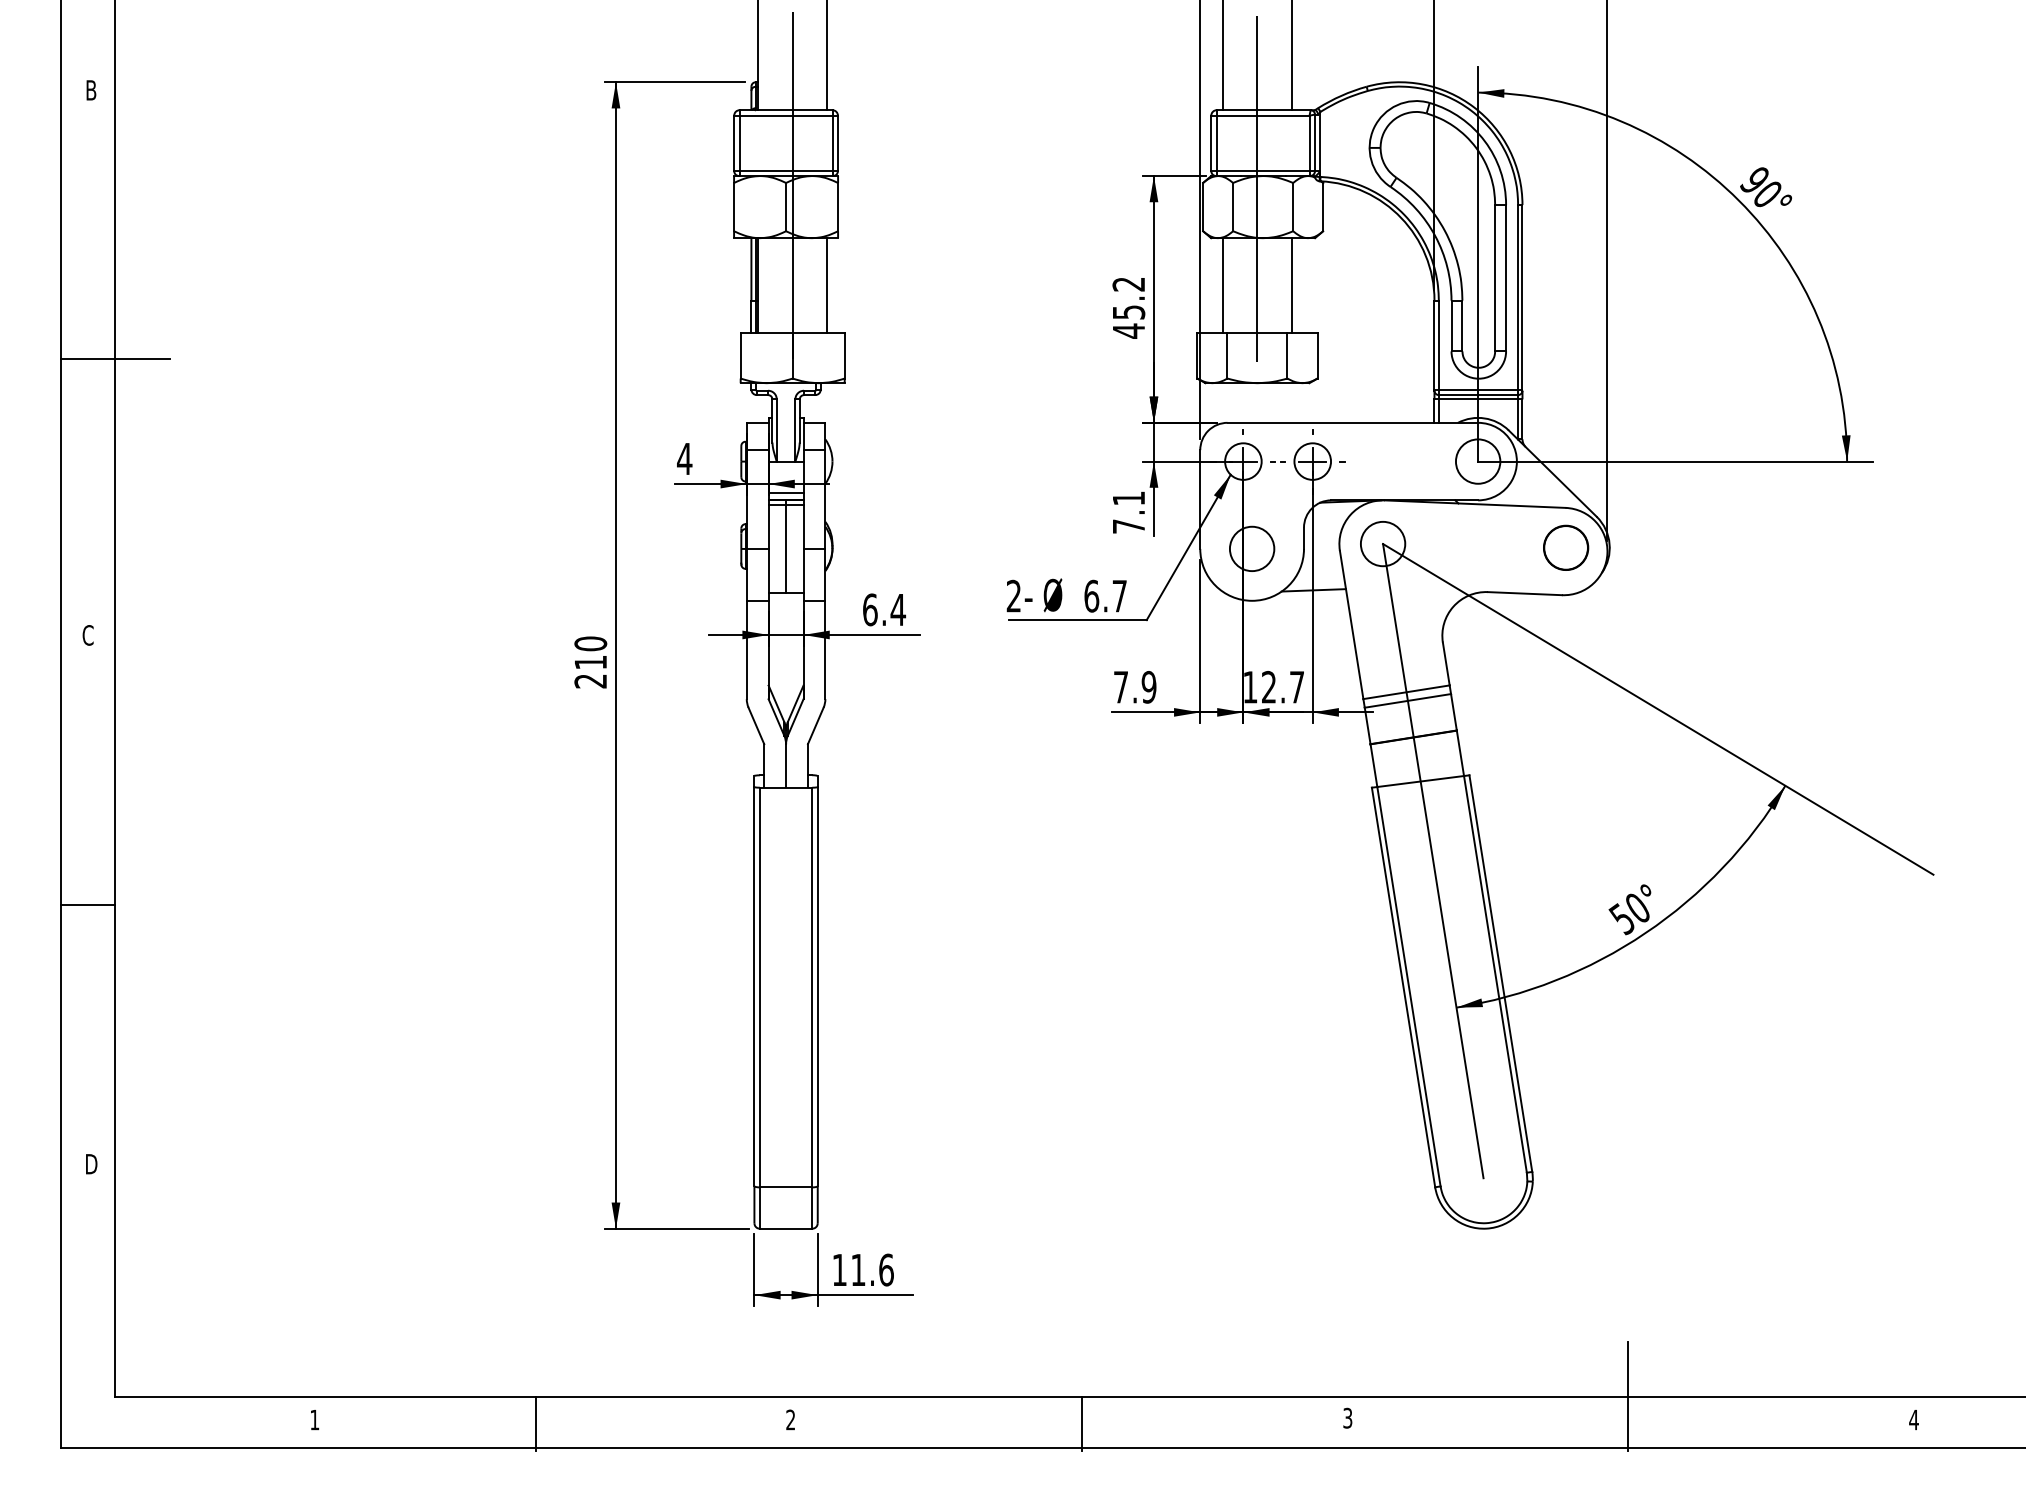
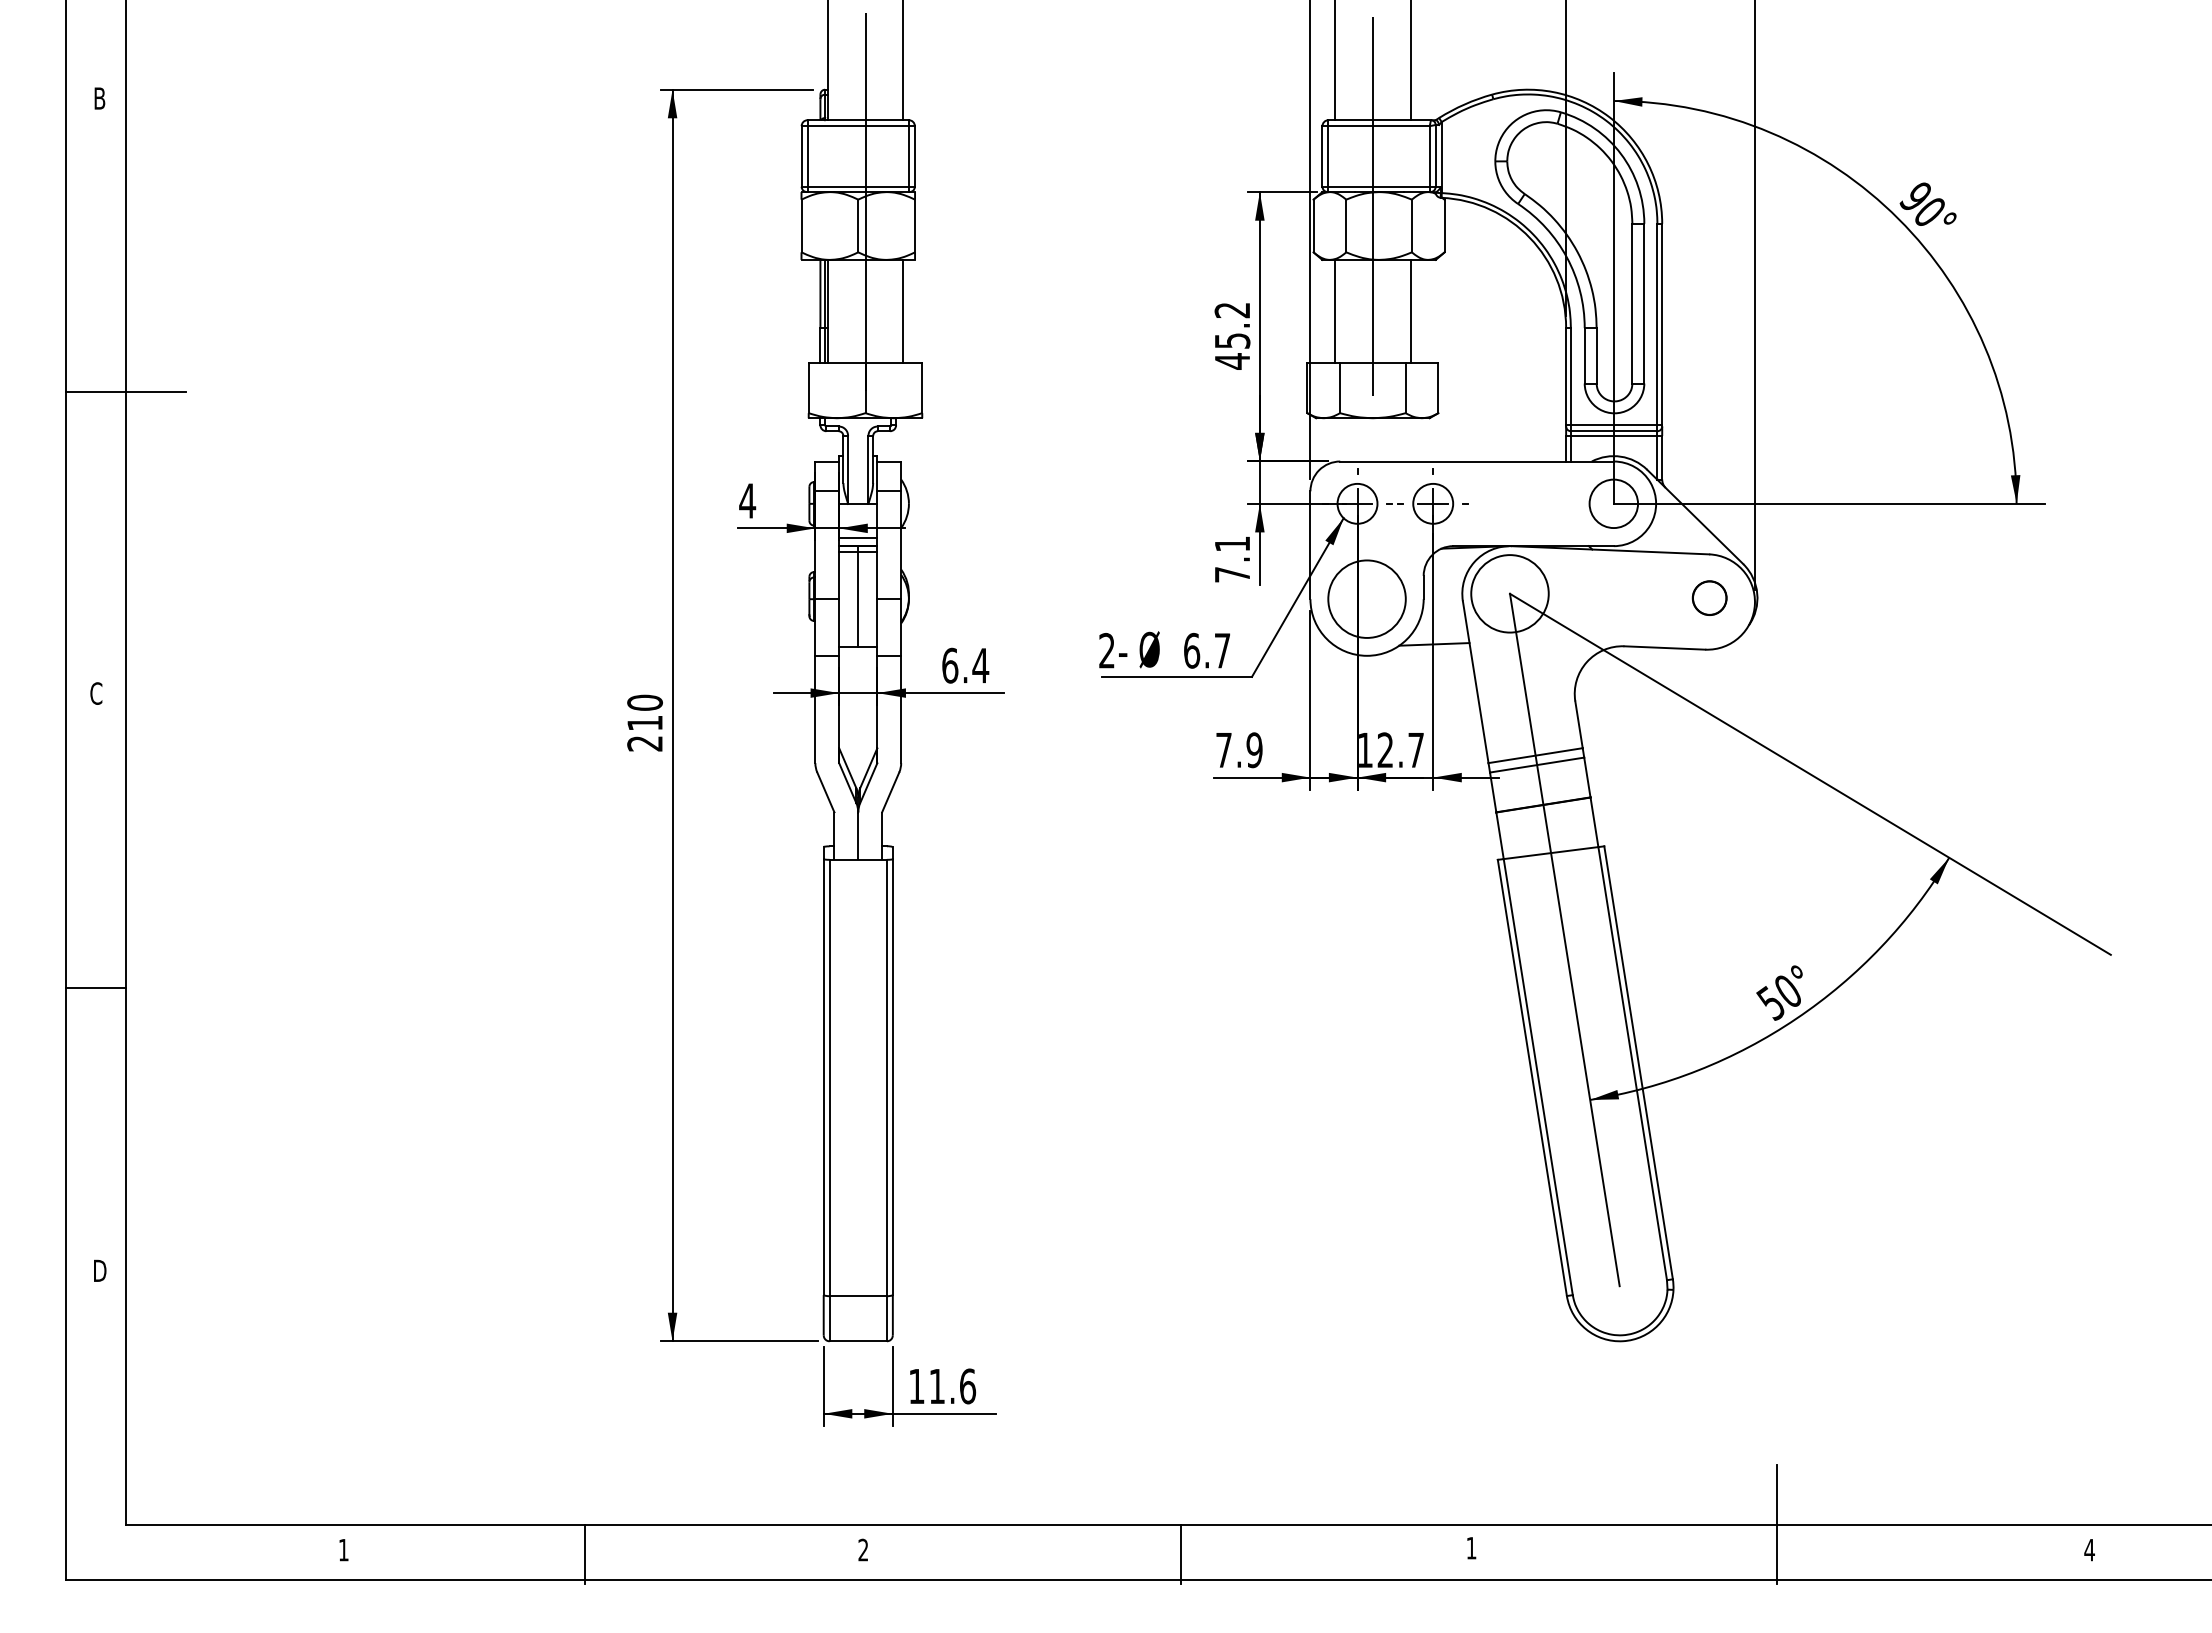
circle: (1382, 543) -> (1509, 593), size x1.6
circle: (1251, 548) -> (1366, 598), size x1.6
circle: (1565, 548) -> (1709, 598), size x0.7
text: (1347, 1417) -> (1471, 1547), 3 -> 1

